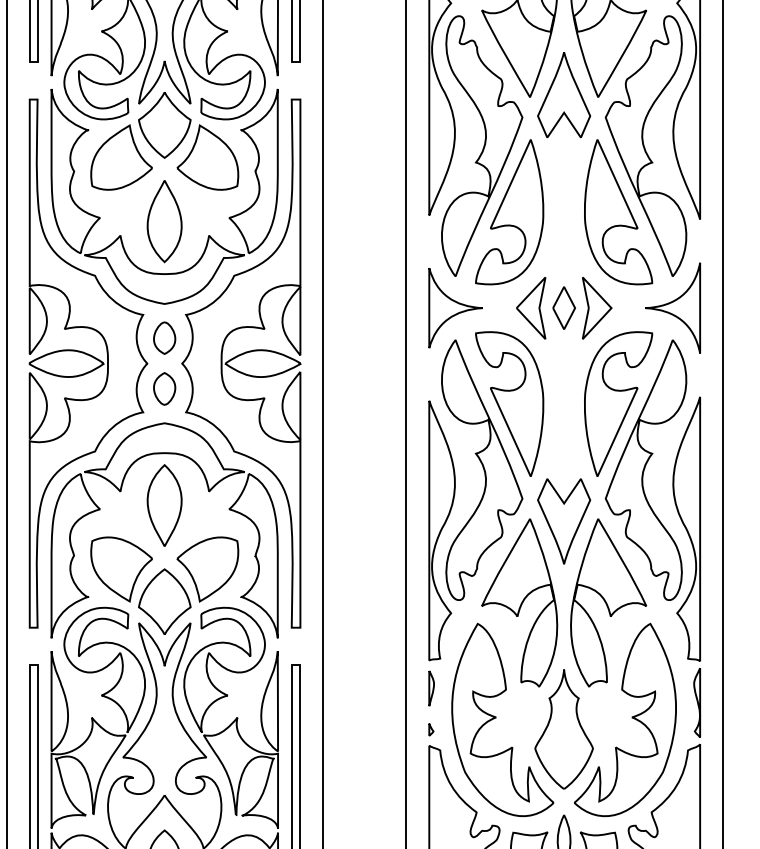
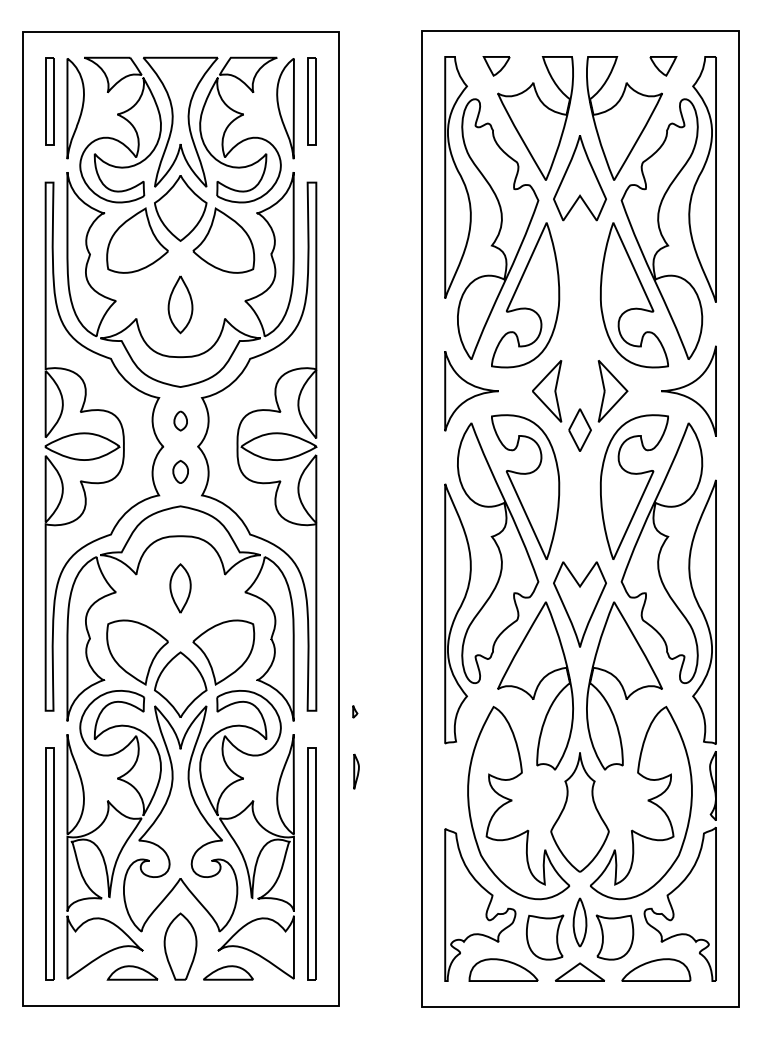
part: (164, 221) -> (180, 304), size x0.7
part: (563, 307) -> (579, 429), moved
part: (164, 337) -> (180, 420), size x0.6
part: (164, 388) -> (180, 471), size x0.7
part: (164, 505) -> (180, 588), size x0.6
part: (431, 688) -> (356, 771), moved
part: (431, 729) -> (355, 711), moved

